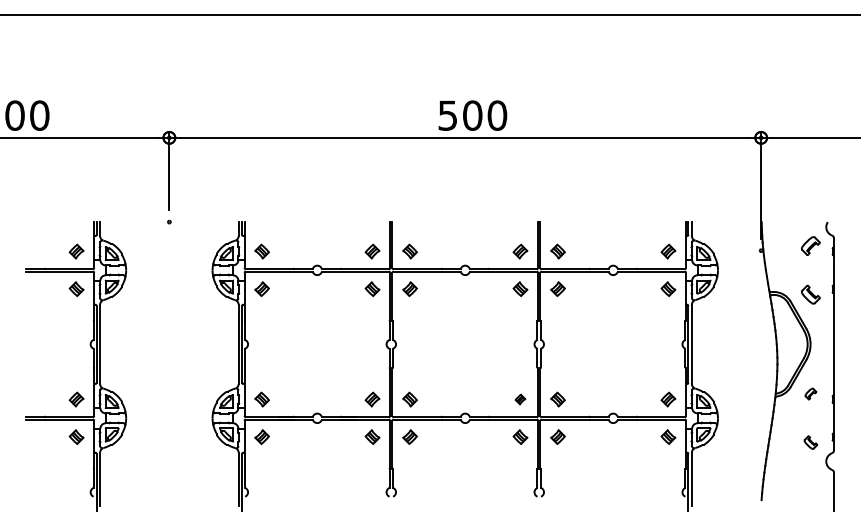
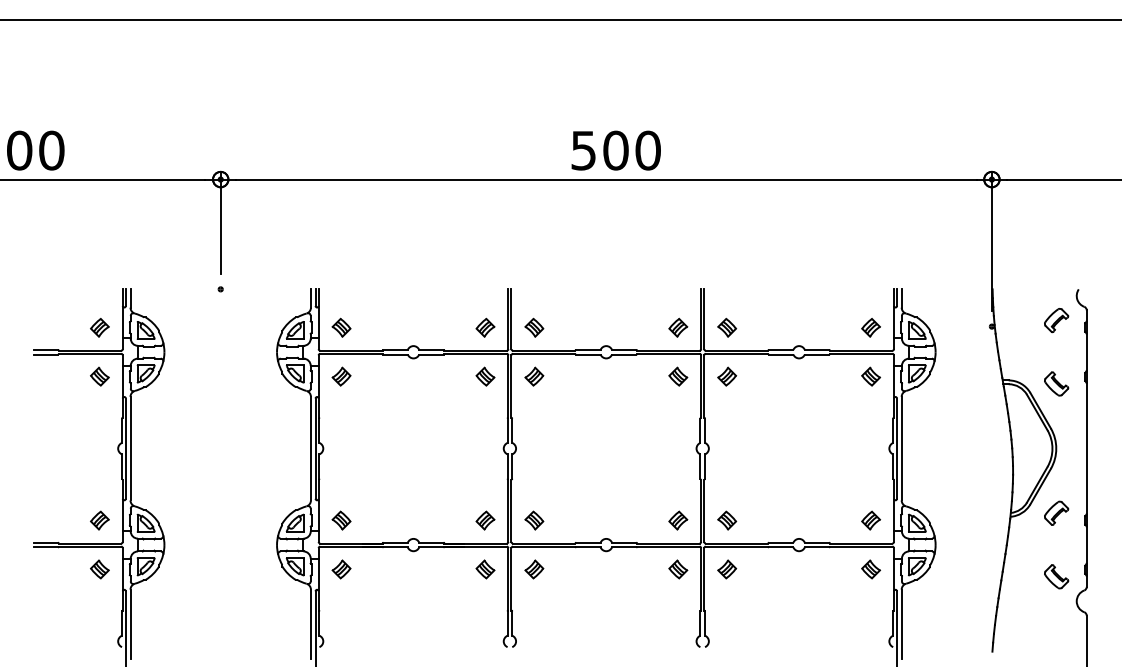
part: (810, 393) -> (1056, 512), size x1.67
part: (520, 399) -> (678, 520), size x1.43
part: (810, 442) -> (1056, 576), size x1.43

